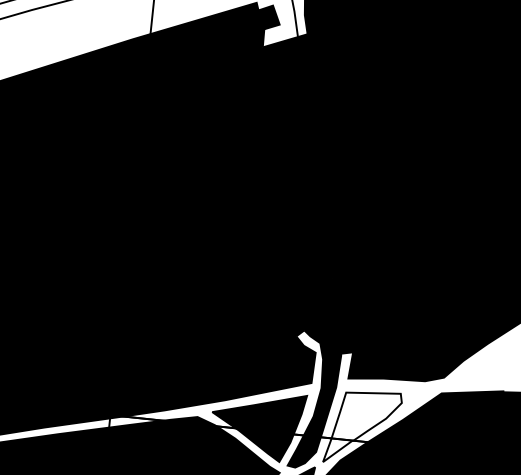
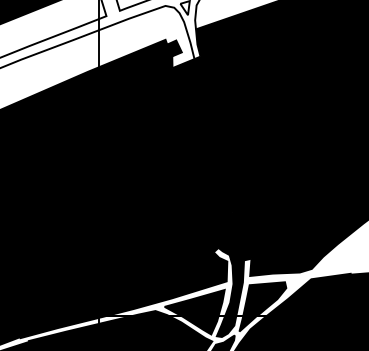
fill: (362, 427) -> (262, 306), added

